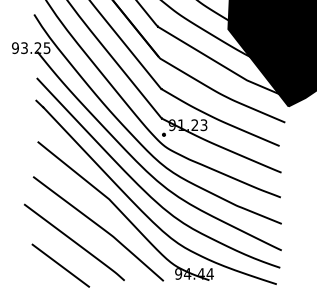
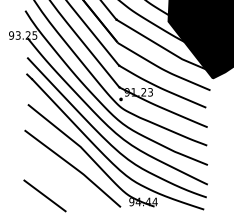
line: (73, 242) -> (54, 178), removed

